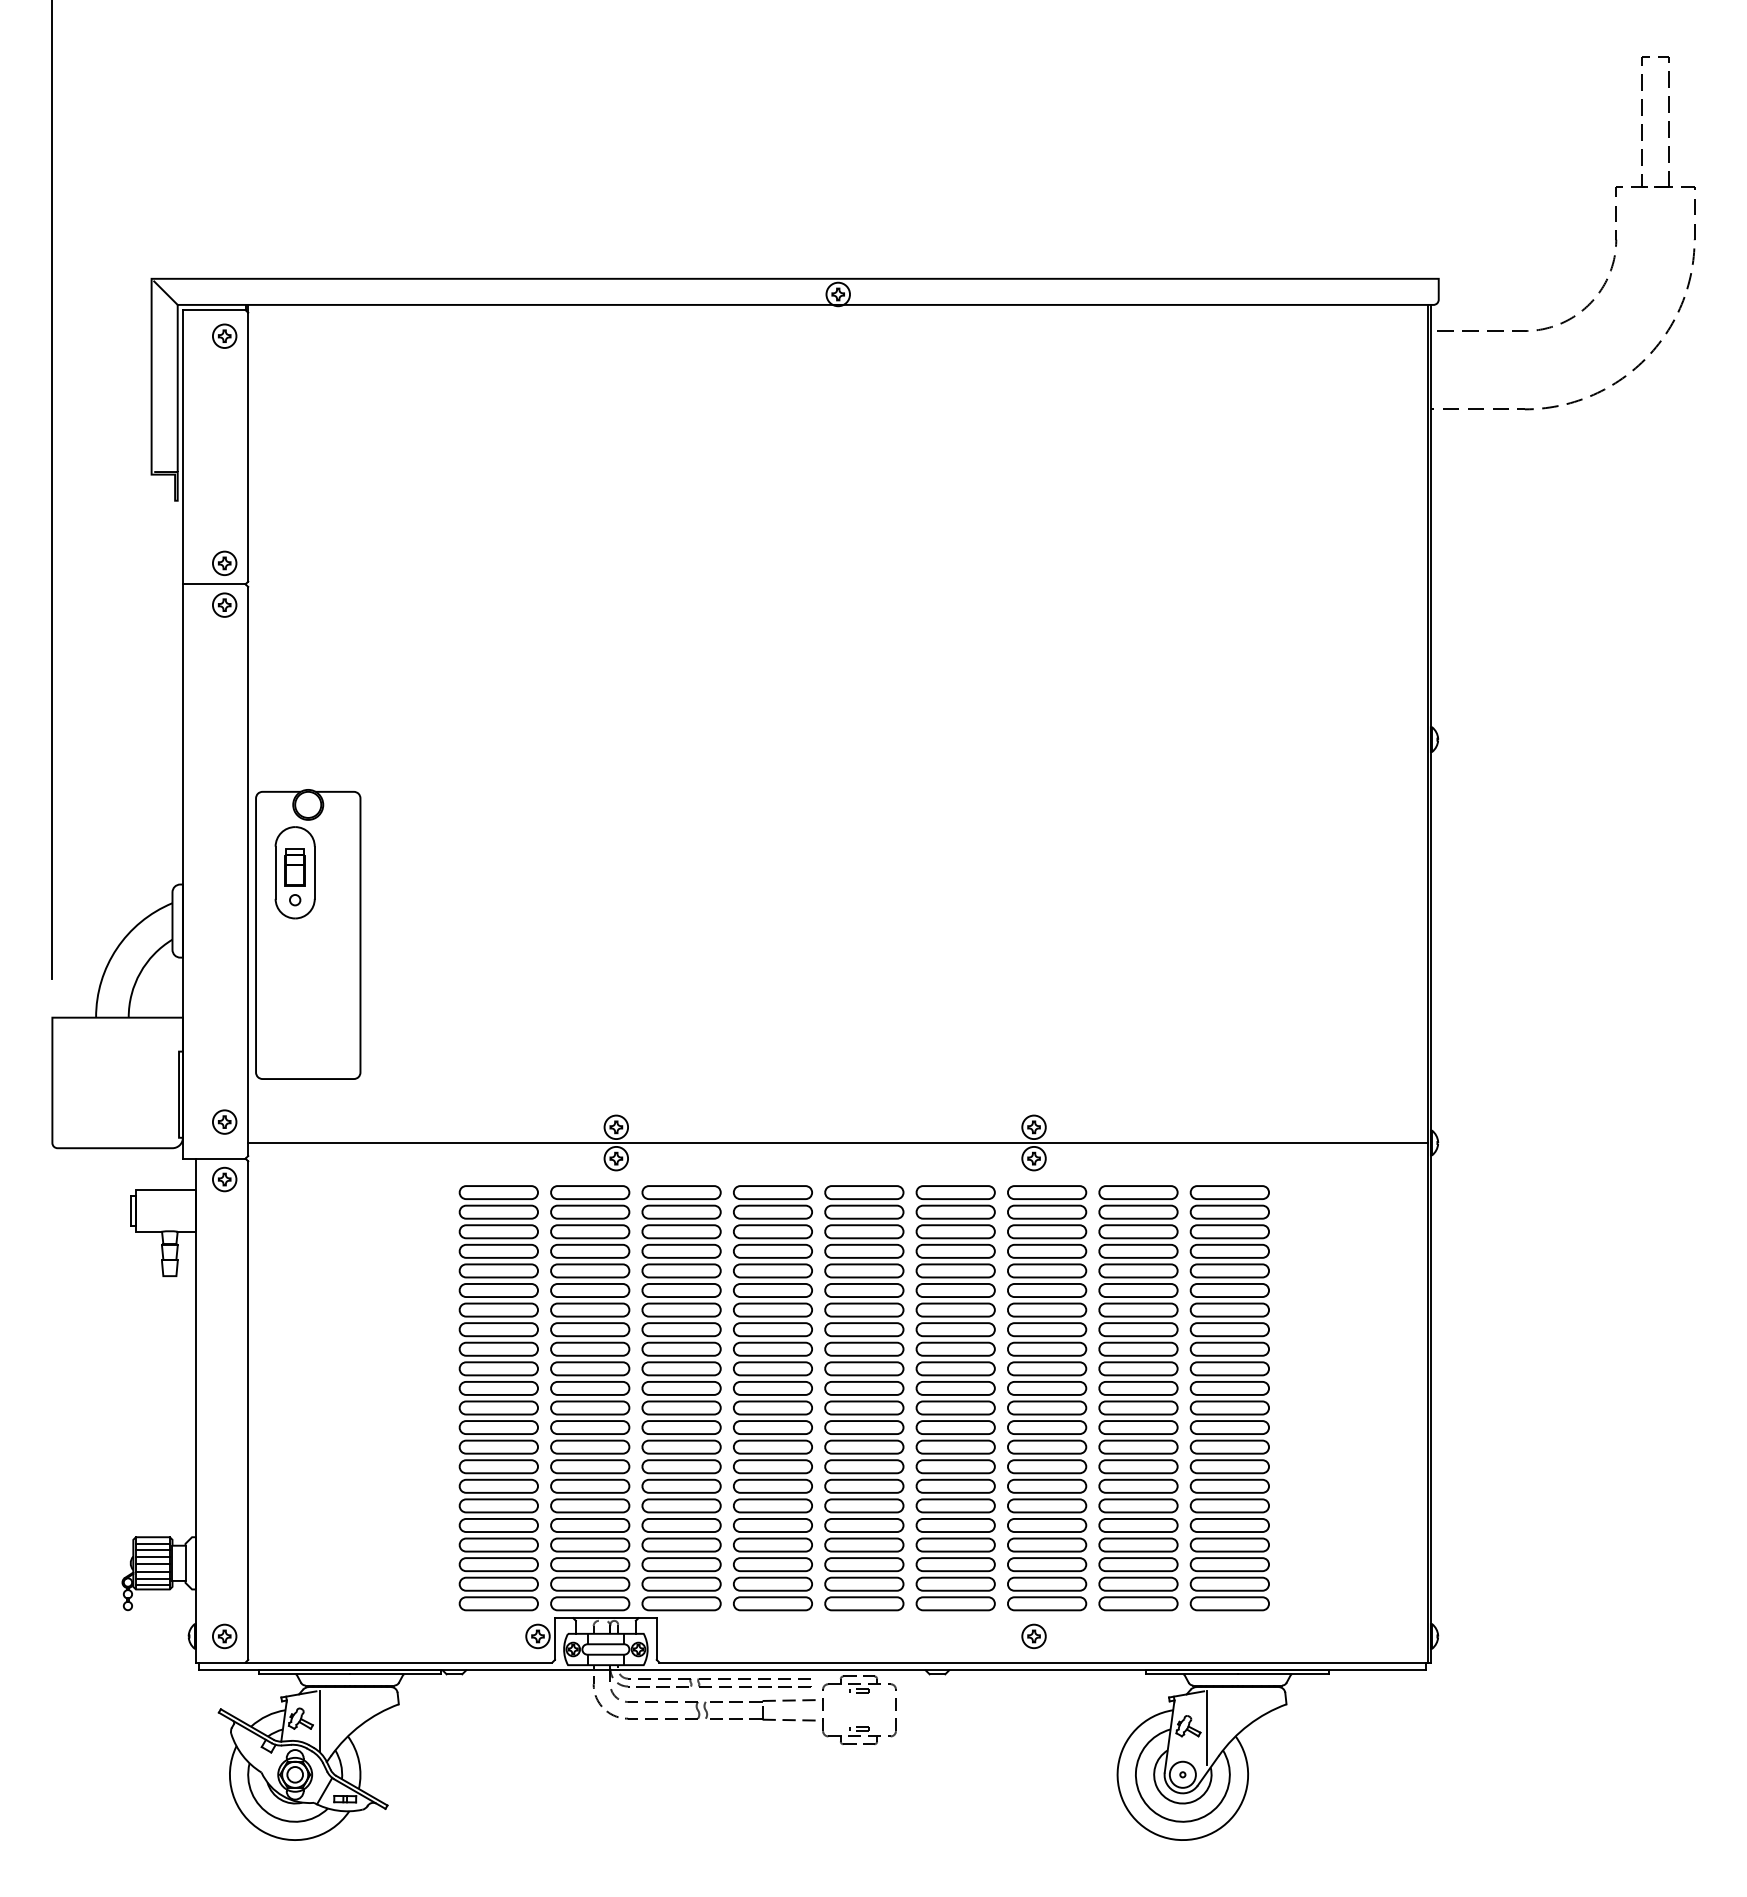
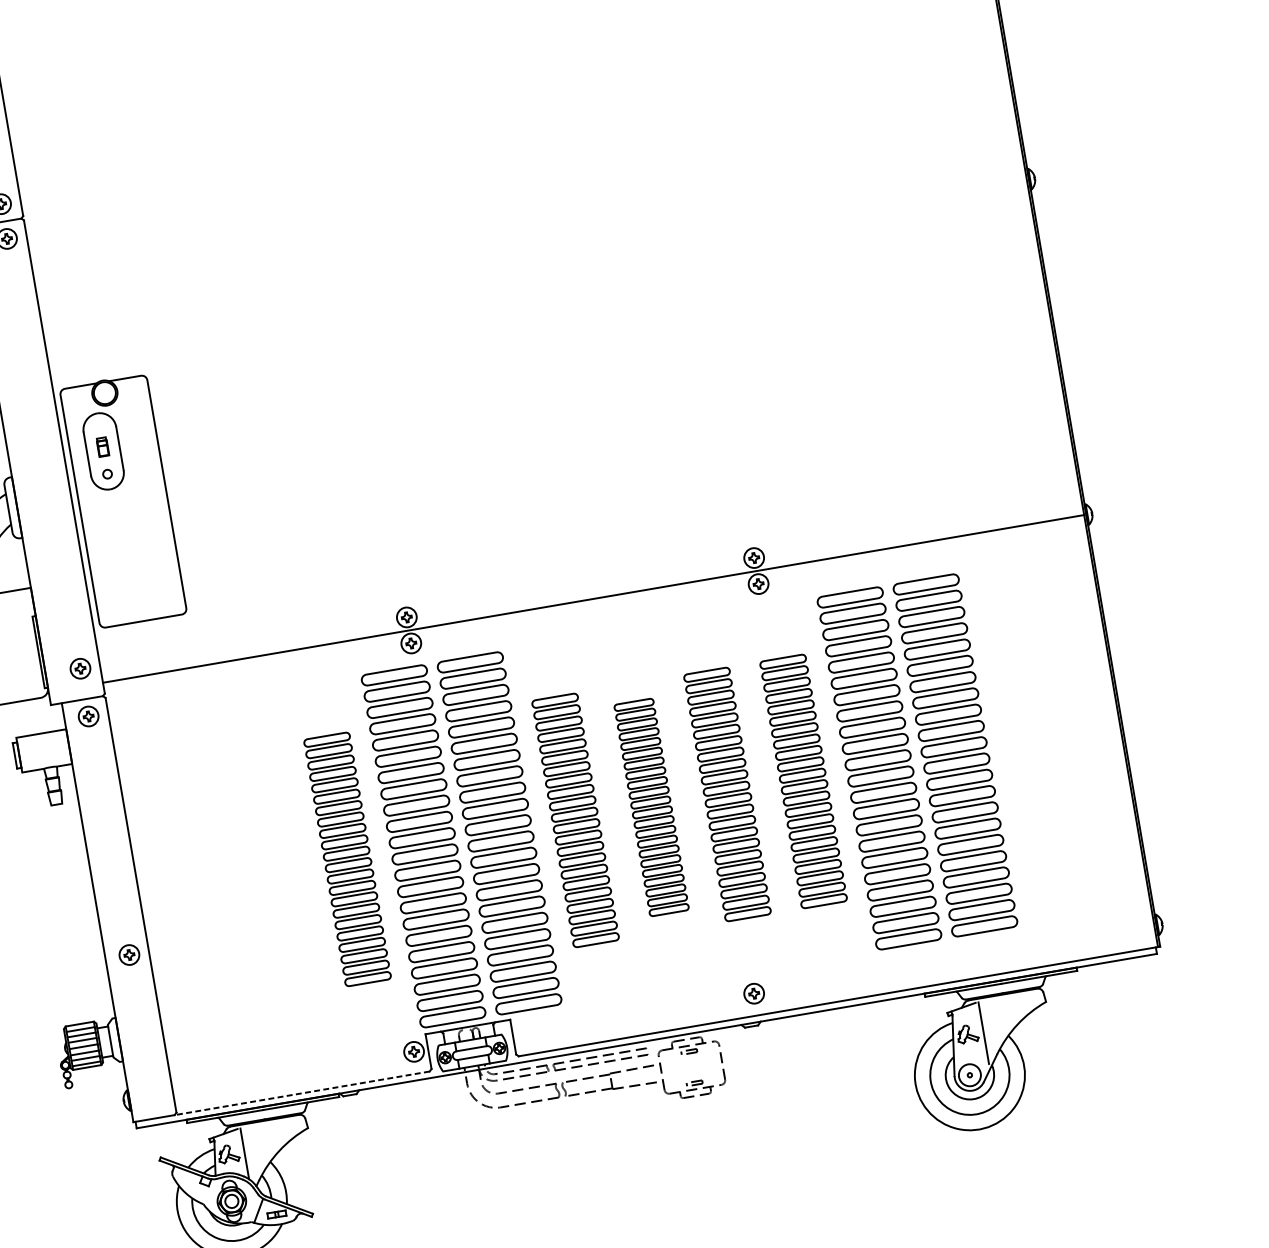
part: (294, 867) -> (102, 447), size x0.6
part: (498, 1398) -> (347, 859), size x0.7
part: (772, 1398) -> (575, 820), size x0.7
part: (864, 1398) -> (651, 807), size x0.6
part: (955, 1398) -> (727, 794), size x0.7
part: (1047, 1398) -> (803, 781), size x0.7
part: (224, 1636) -> (129, 955), moved
part: (1033, 1636) -> (753, 993), moved
line: (398, 1662) -> (301, 1093), solid -> dashed

